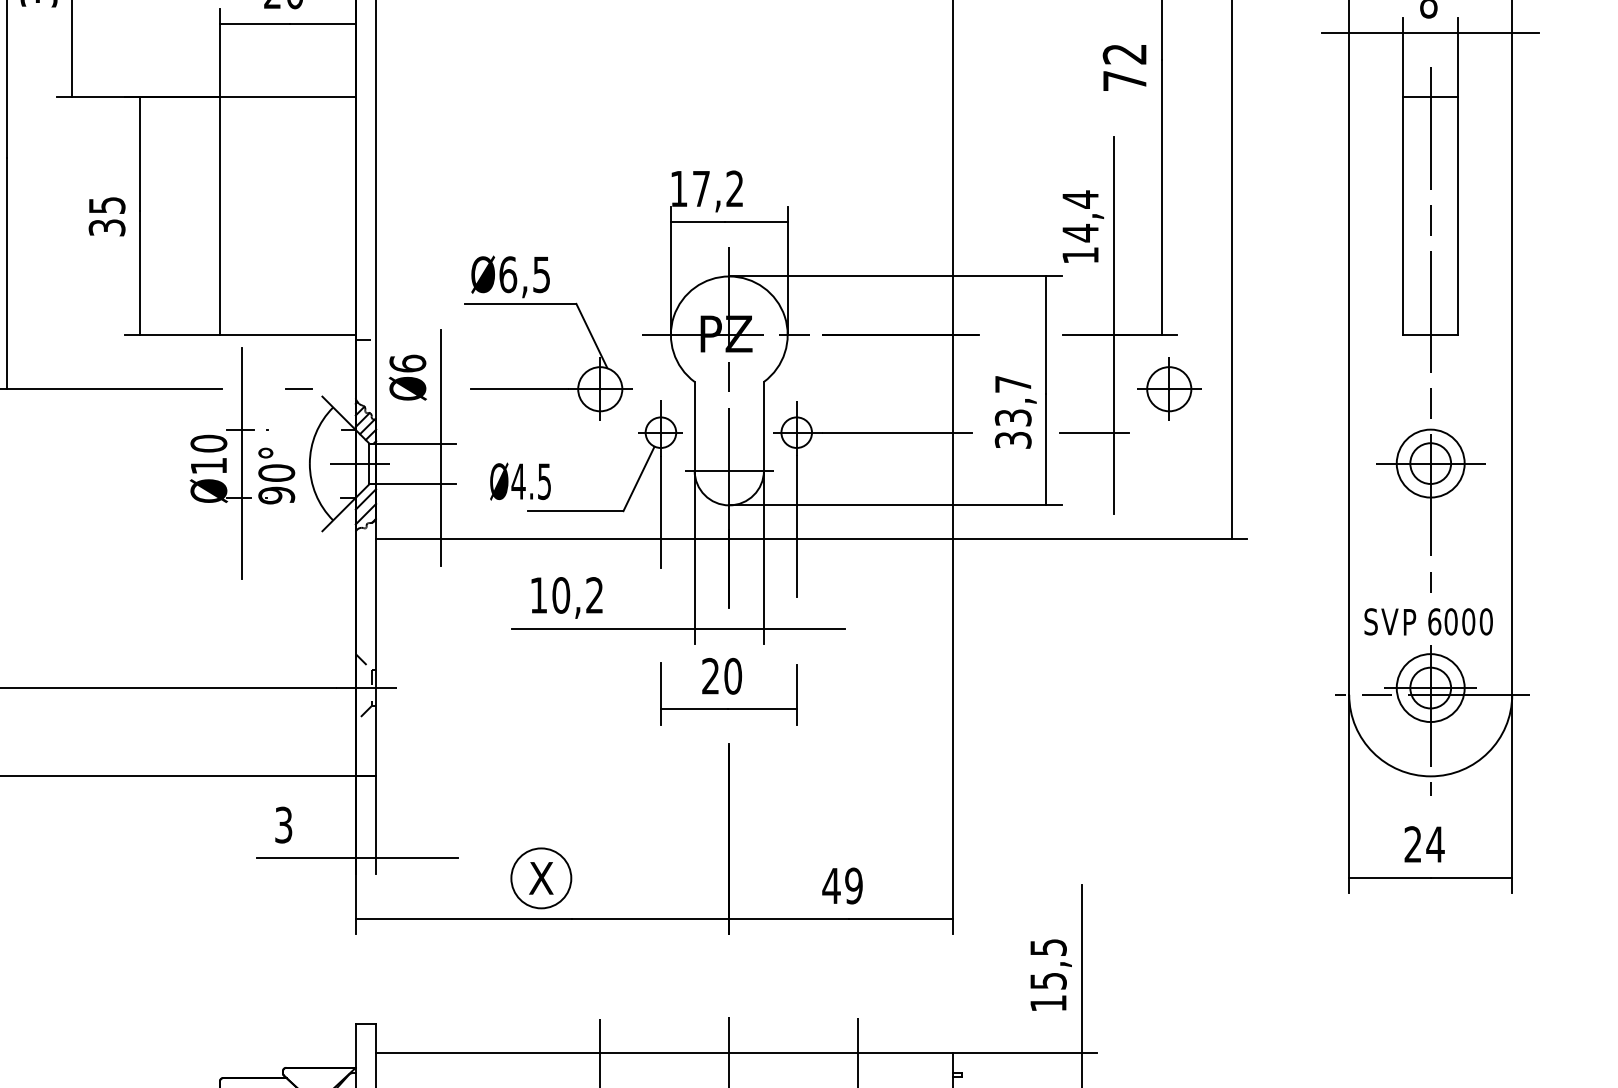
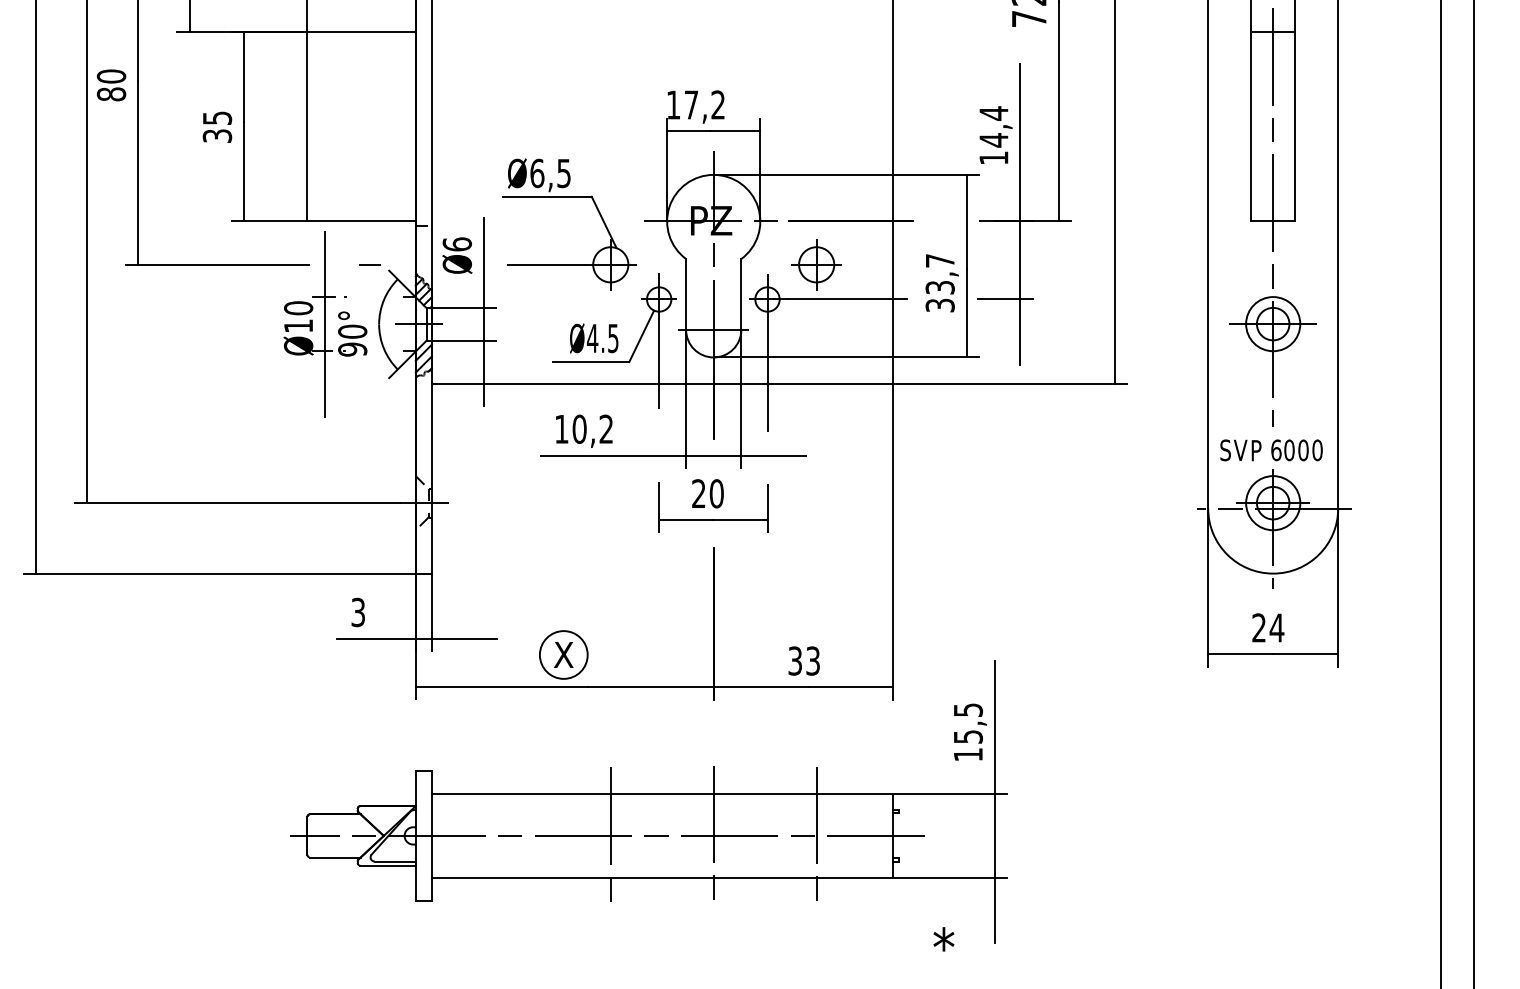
part: (1169, 388) -> (816, 264), moved
text: (520, 481) -> (594, 338), moved
text: (841, 885) -> (803, 660), 49 -> 33

